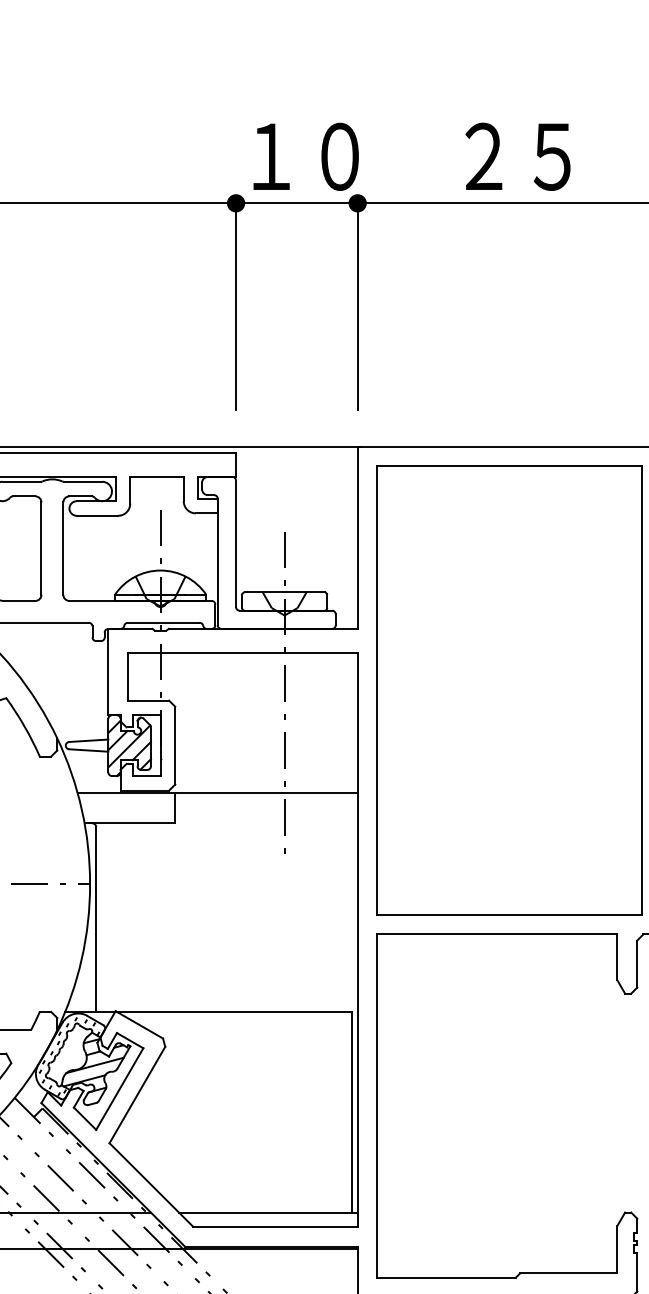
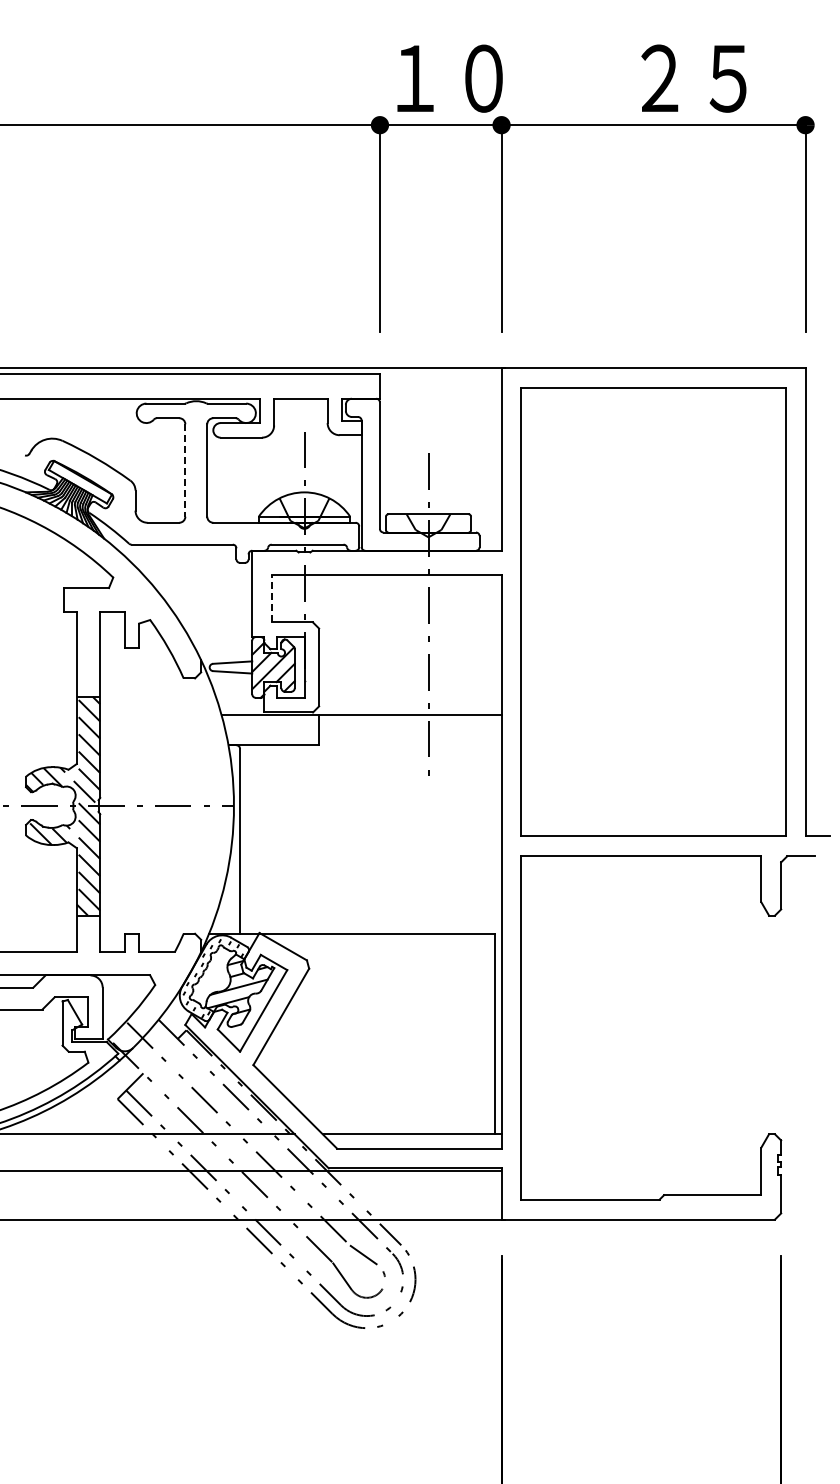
text: (517, 156) -> (693, 78), moved
line: (41, 549) -> (185, 471), solid -> dashed
line: (128, 676) -> (272, 598), solid -> dashed

